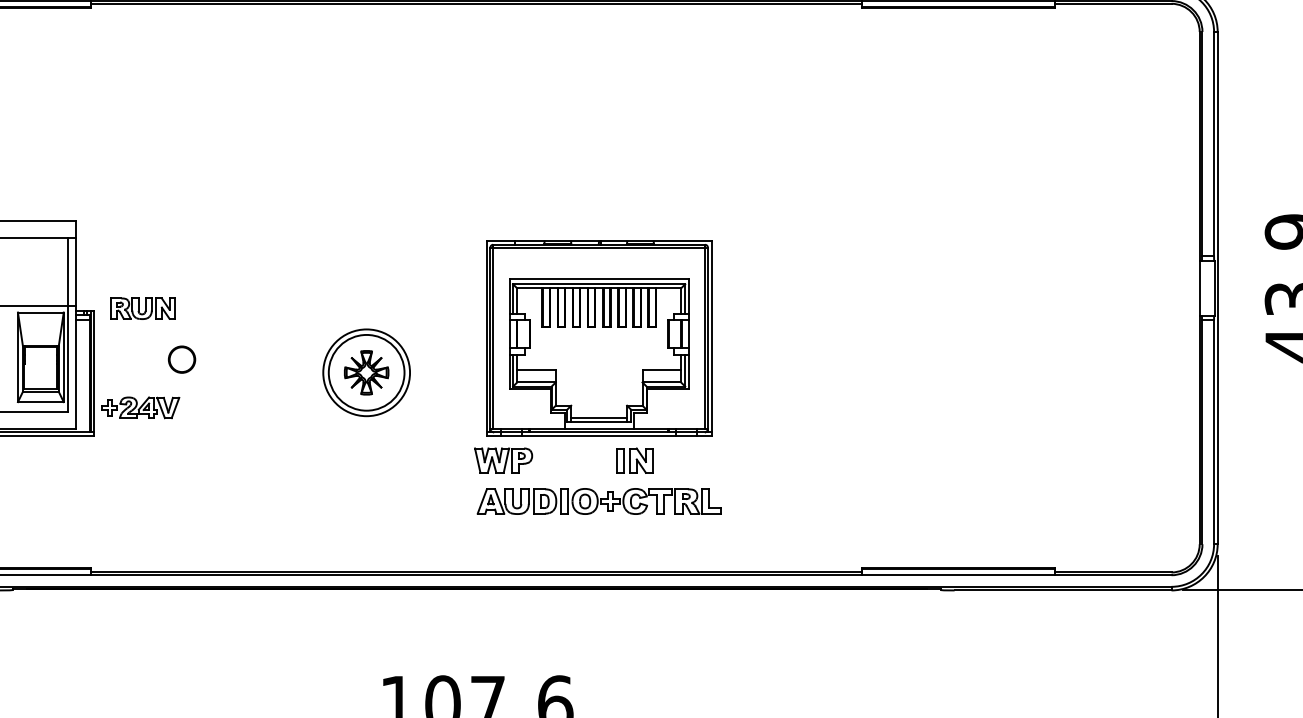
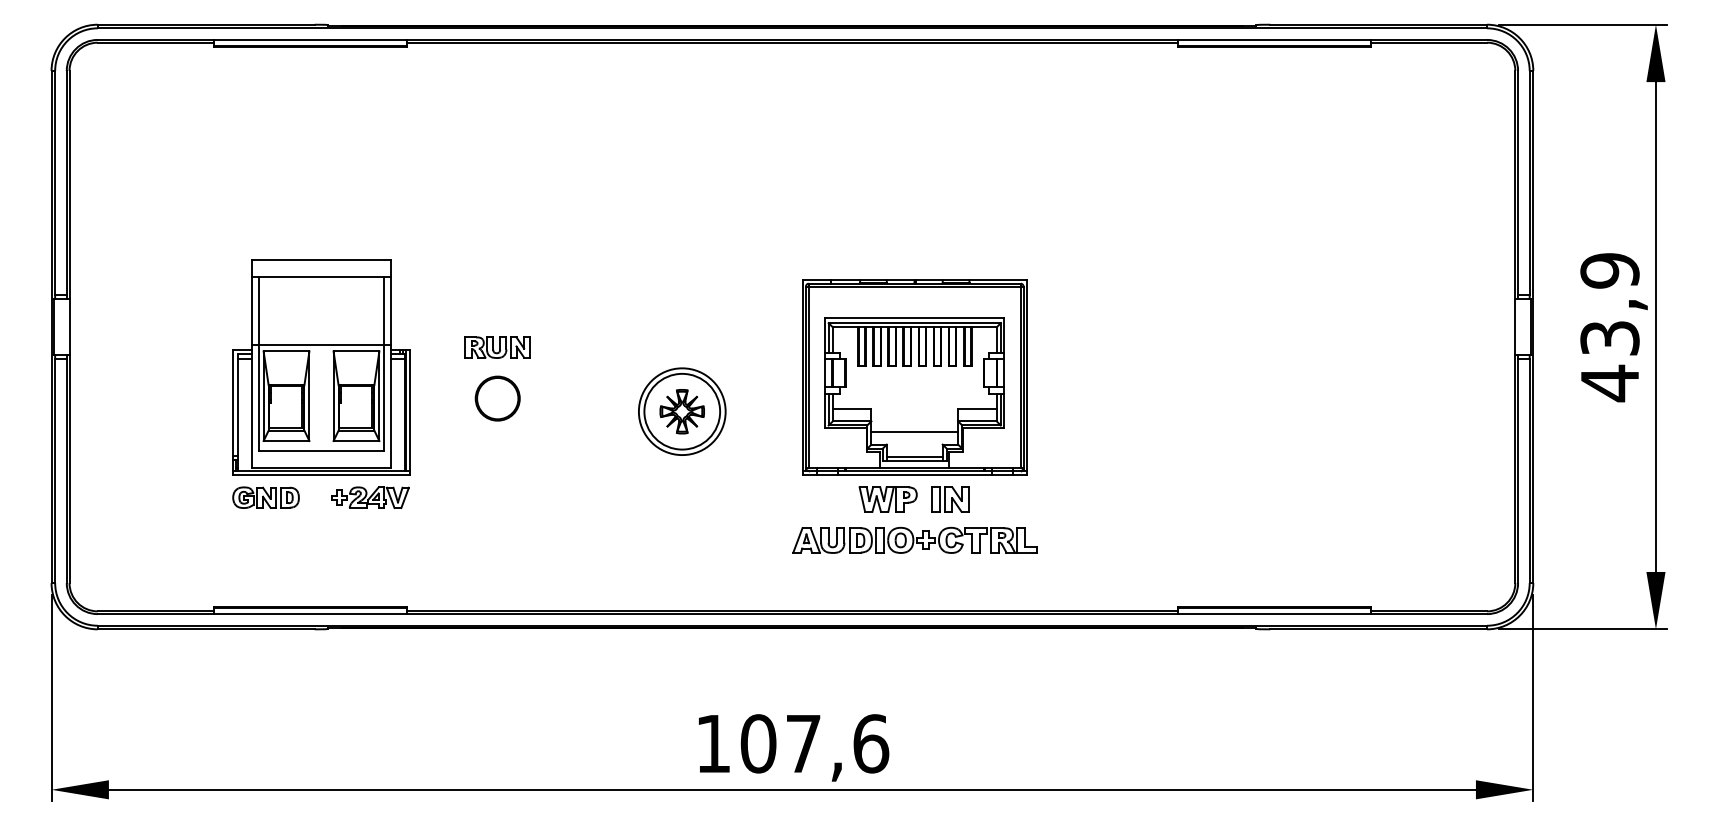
part: (142, 308) -> (497, 347), moved
circle: (181, 359) -> (497, 398), size x1.67
line: (598, 393) -> (914, 432), added
part: (140, 407) -> (370, 497), moved
part: (502, 460) -> (887, 499), moved

